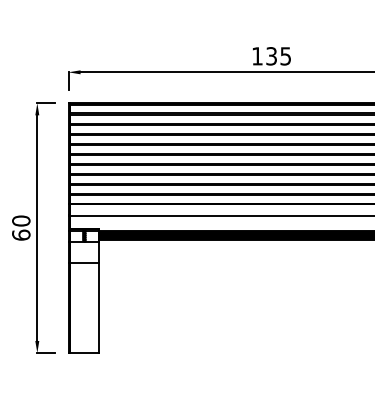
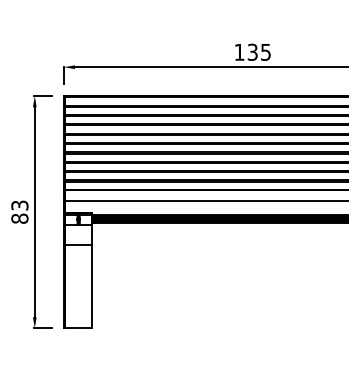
text: (20, 227) -> (19, 211), 60 -> 83

